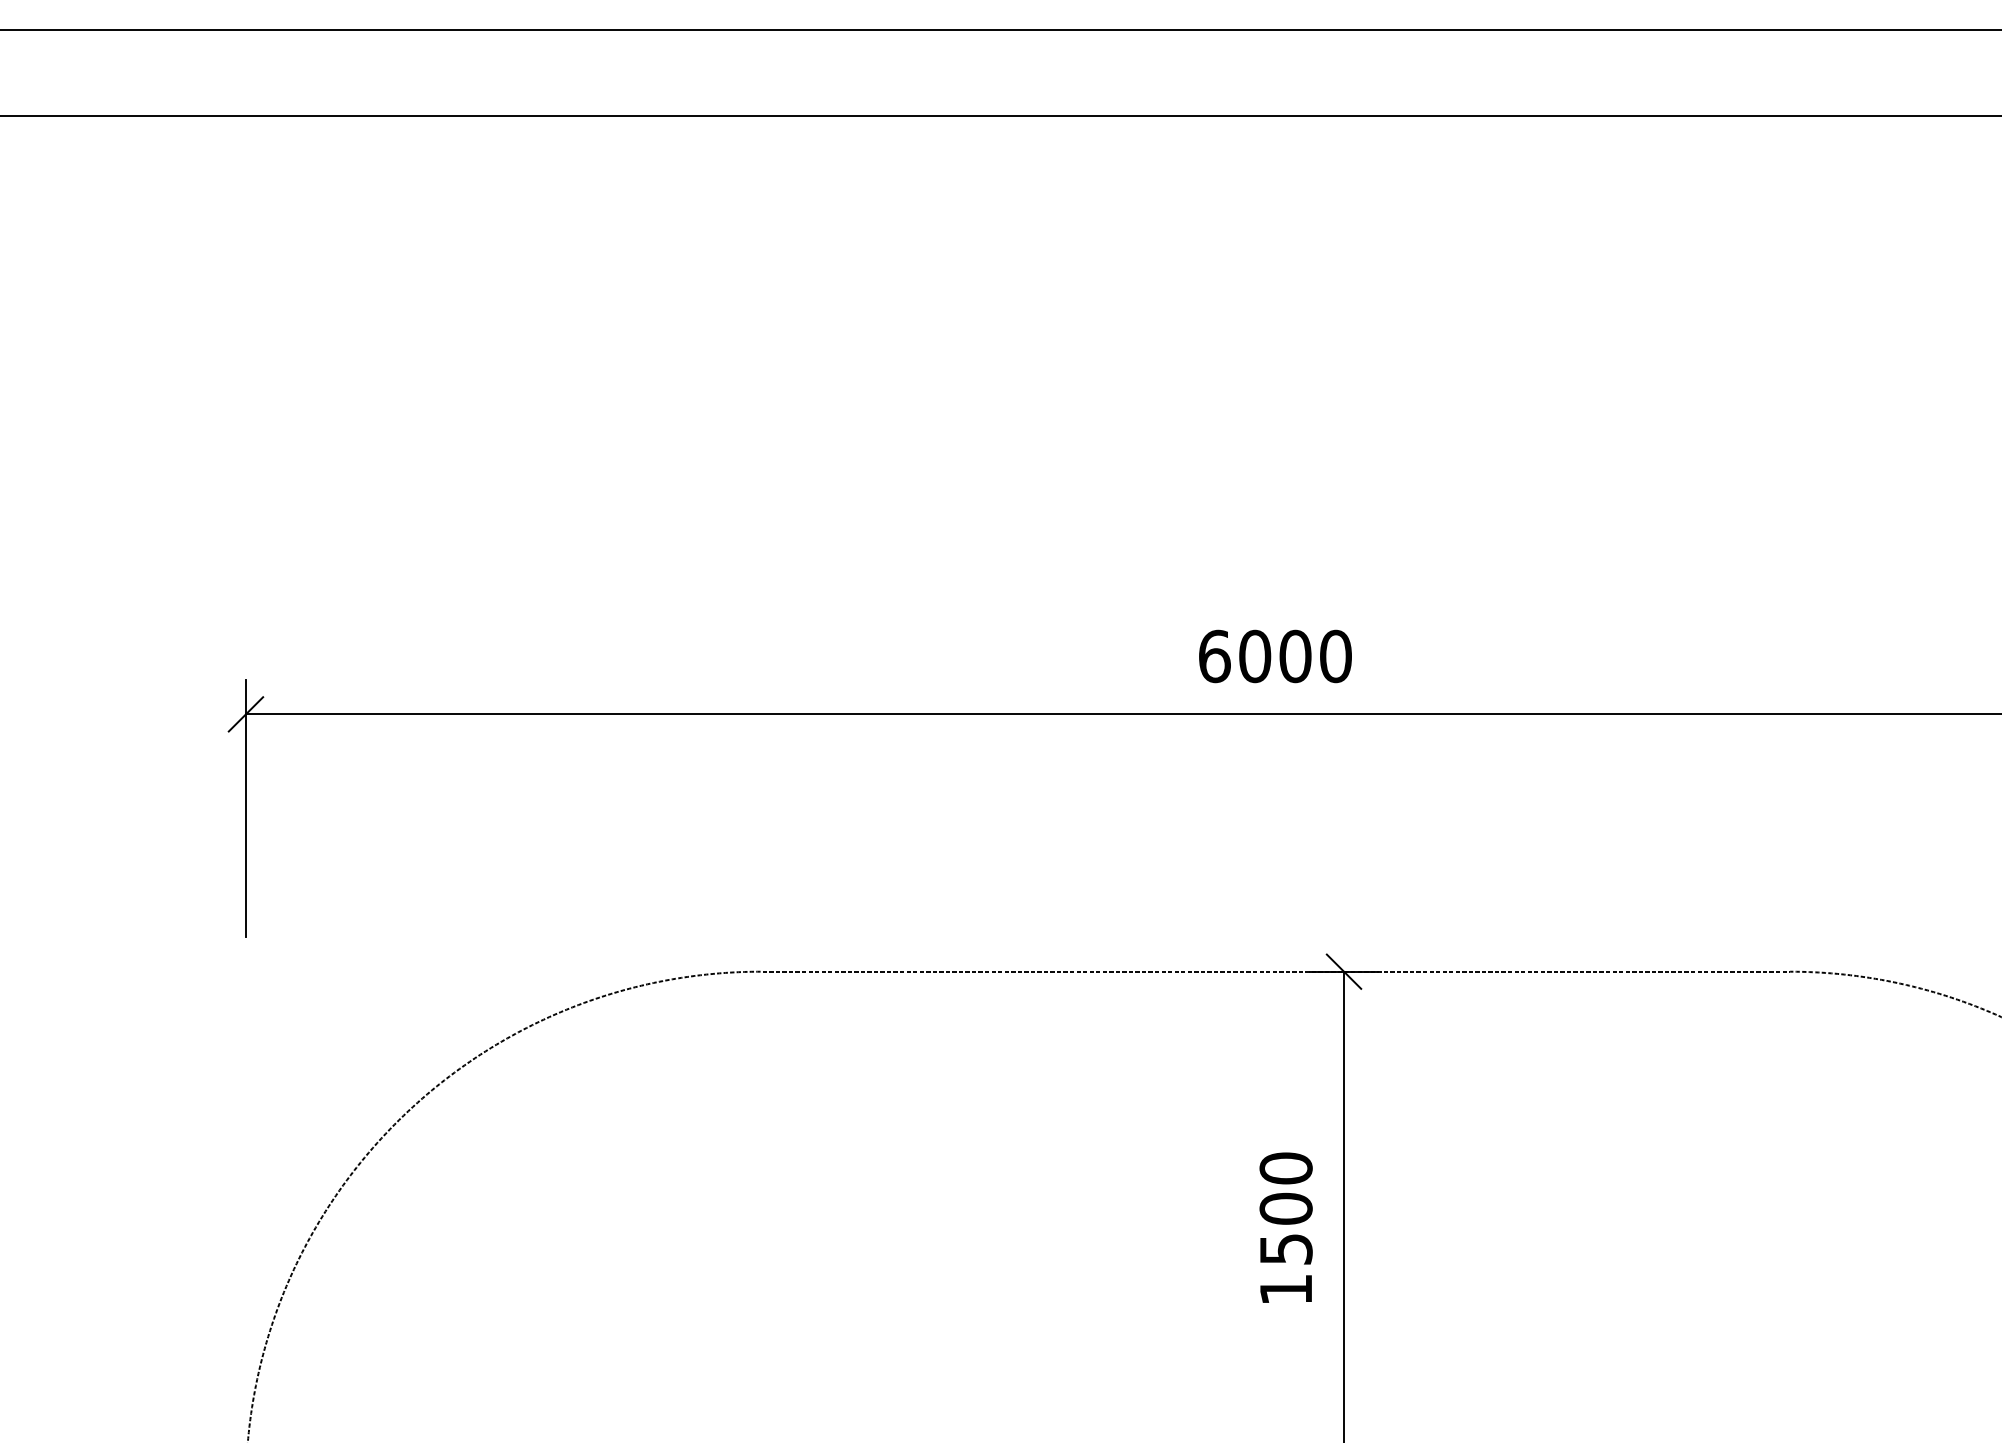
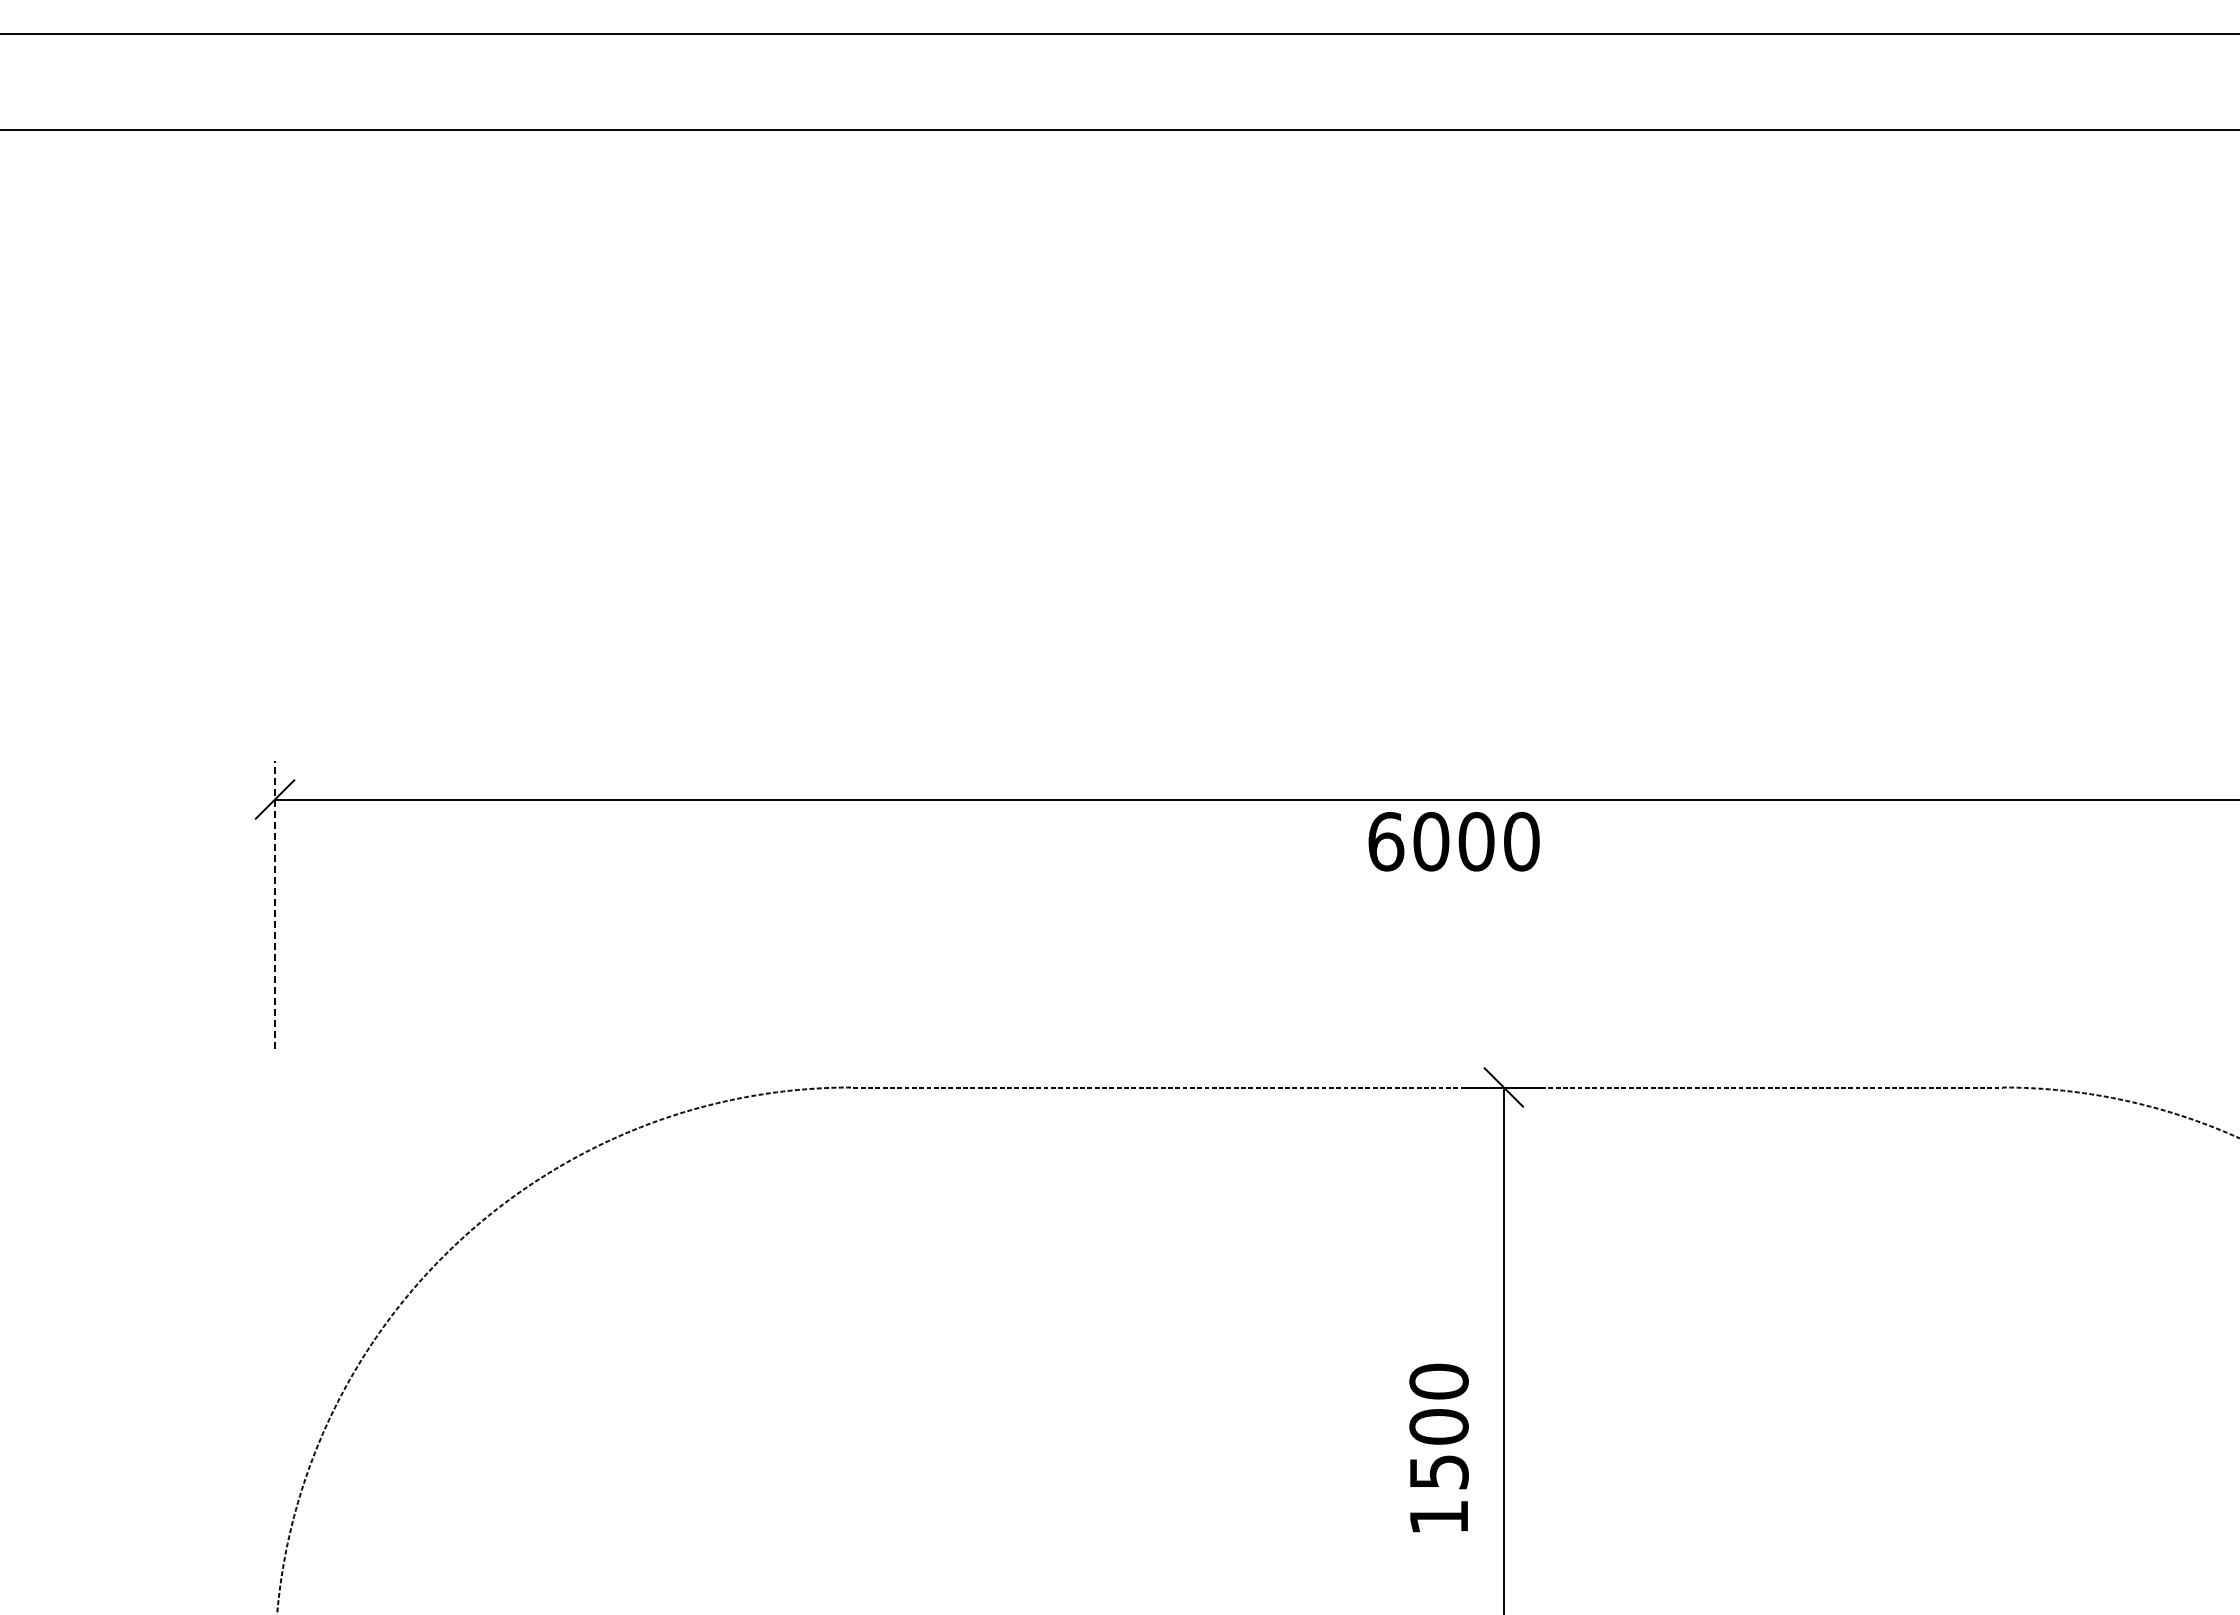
text: (1274, 656) -> (1453, 841), moved
line: (246, 808) -> (275, 904), solid -> dashed
text: (1285, 1227) -> (1438, 1447), moved

